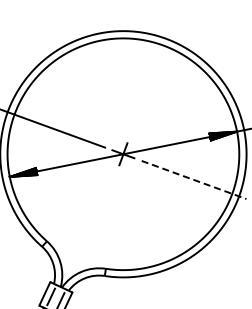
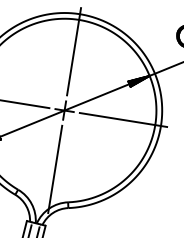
line: (149, 83) -> (74, 51), added
line: (194, 180) -> (123, 120), dashed -> solid
line: (97, 224) -> (54, 169), added

